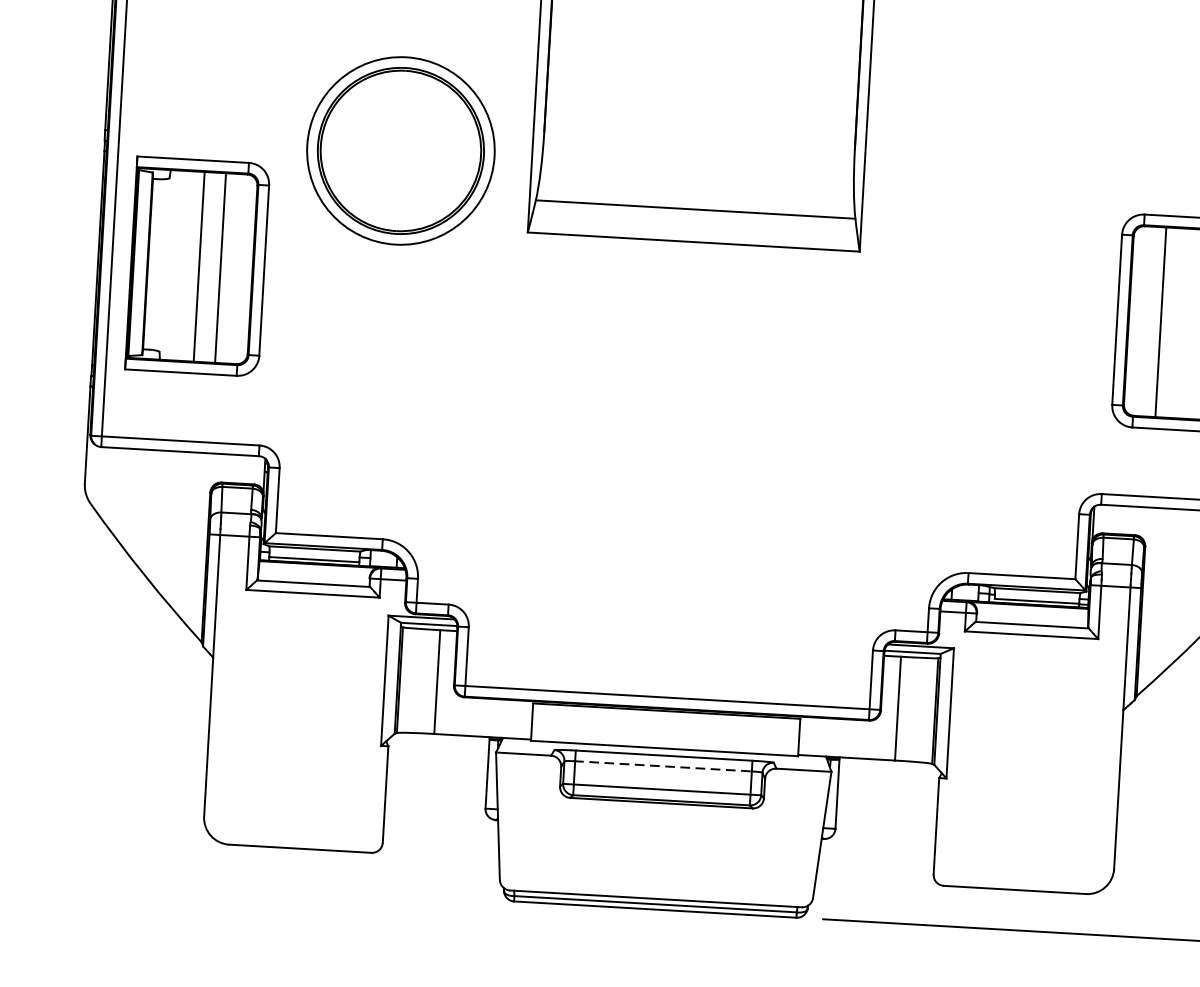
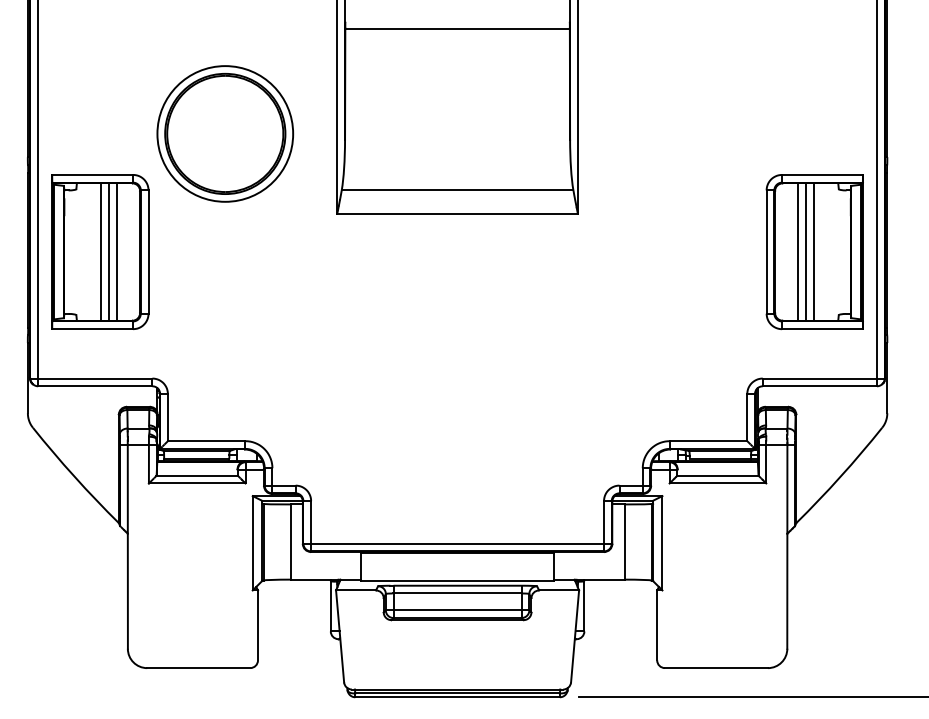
part: (401, 150) -> (225, 133), moved
line: (210, 266) -> (109, 251), added
line: (1172, 322) -> (806, 251), added
line: (1181, 322) -> (813, 251), added
line: (663, 766) -> (457, 593), dashed -> solid

